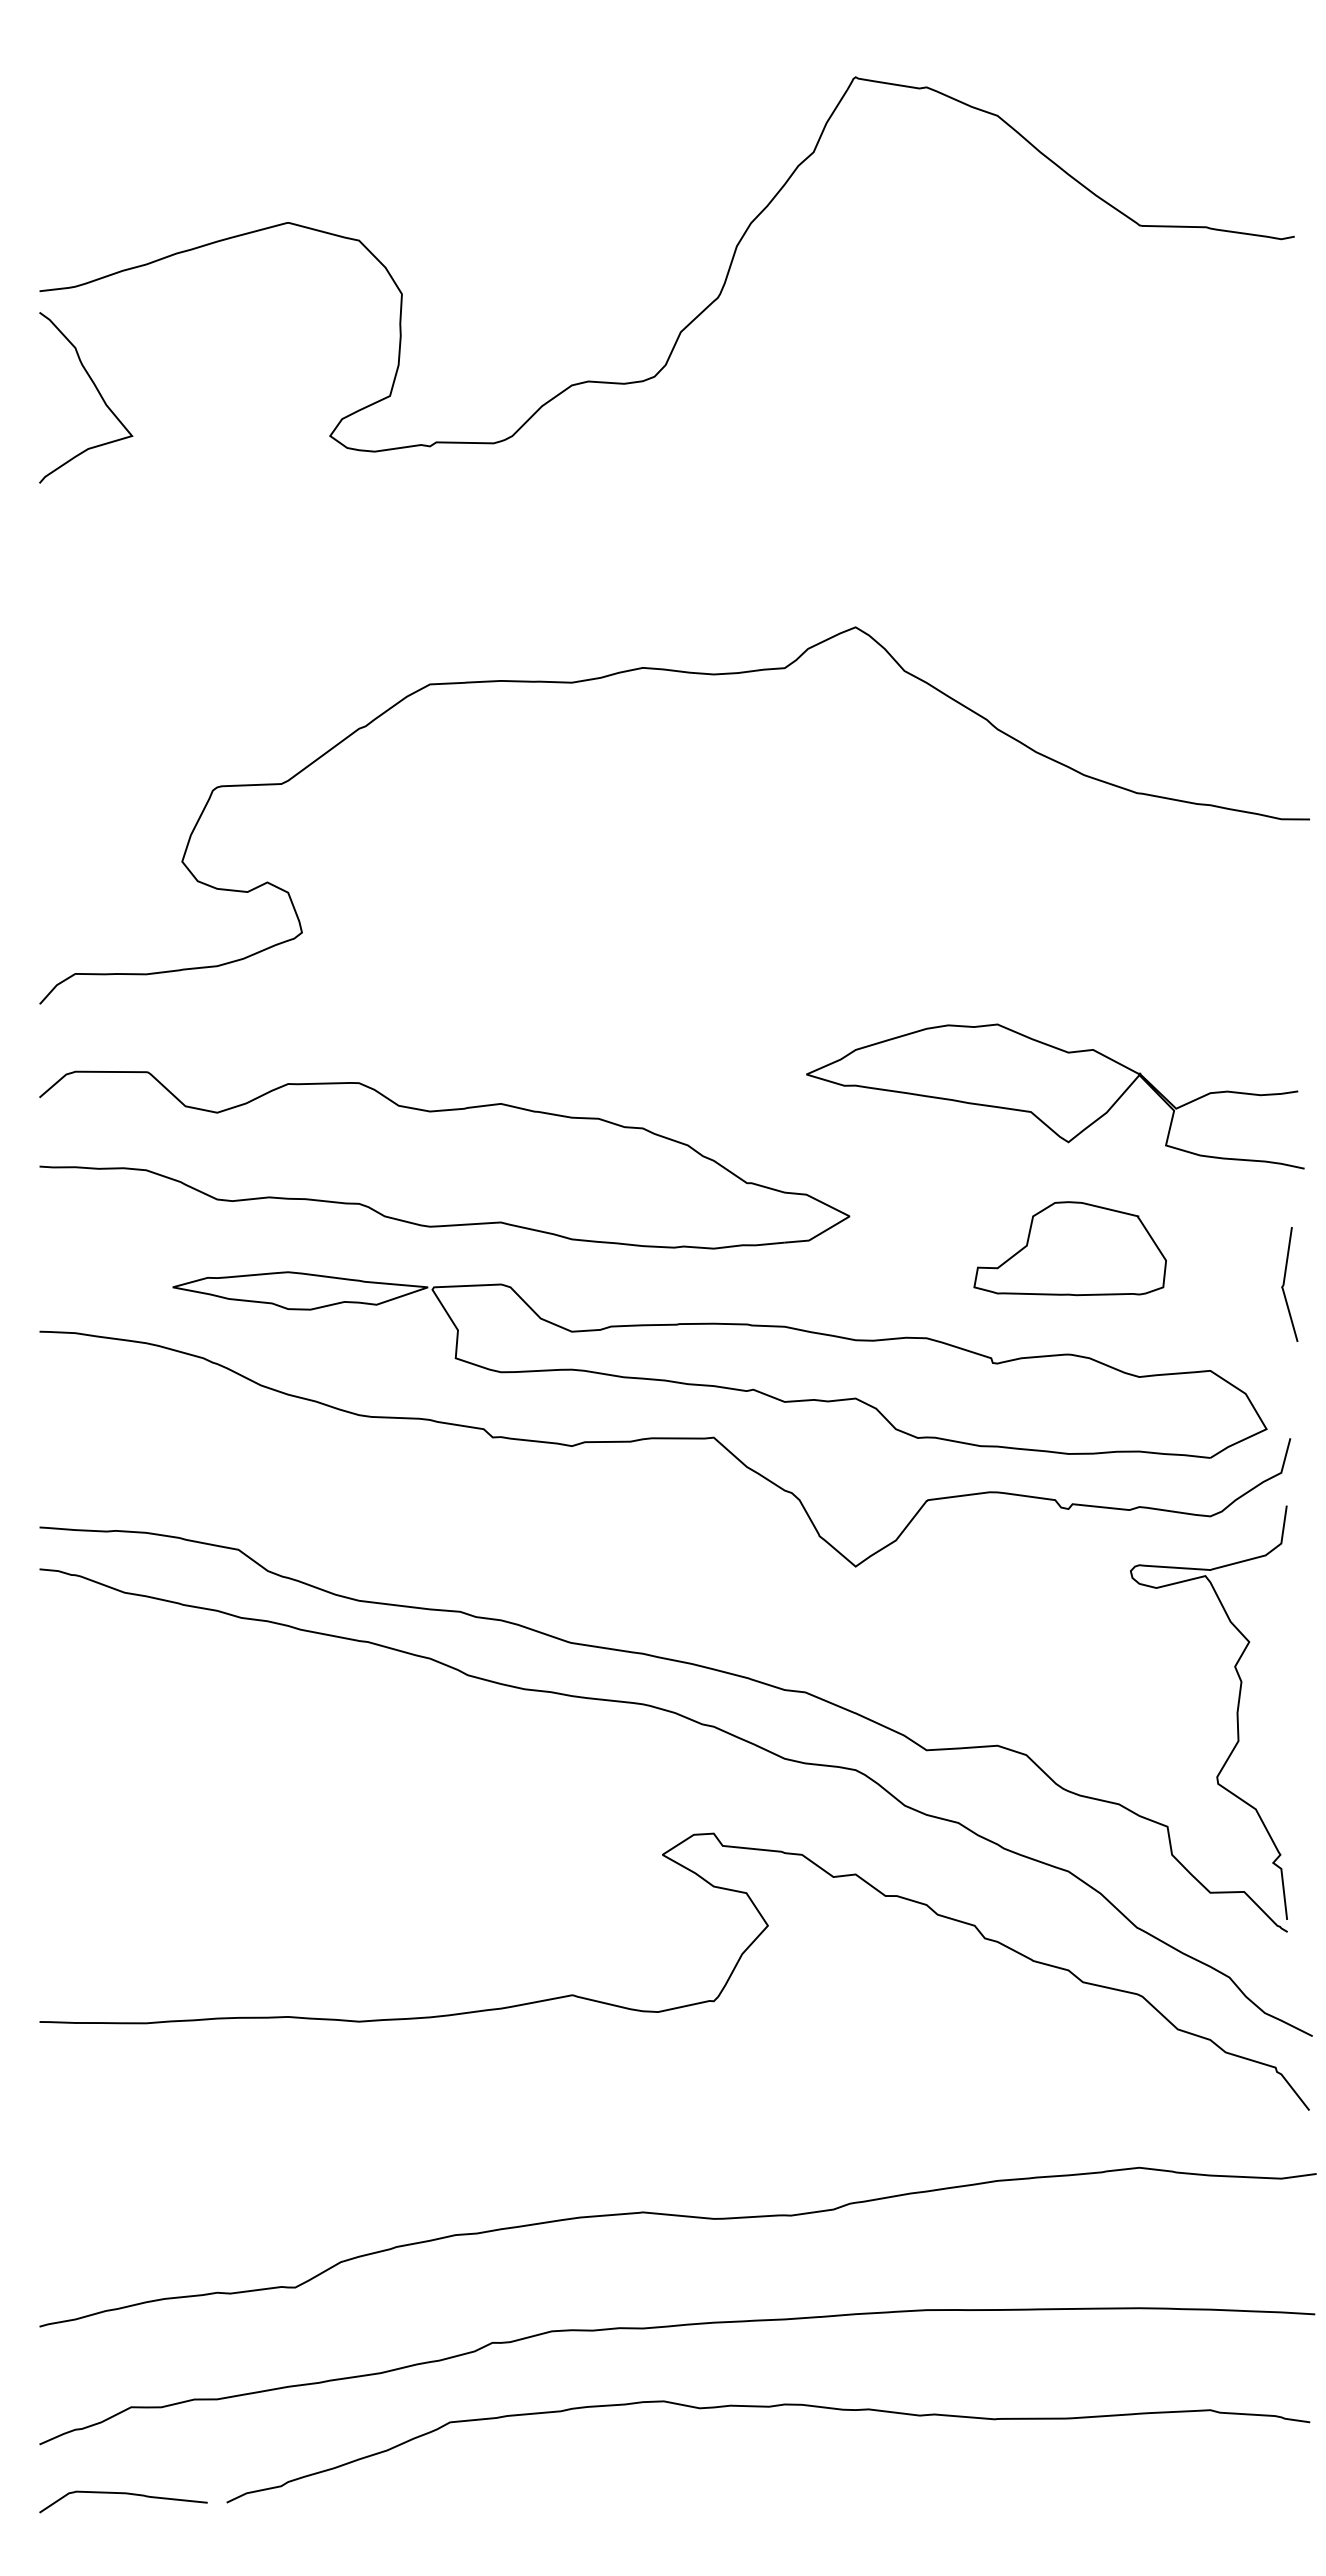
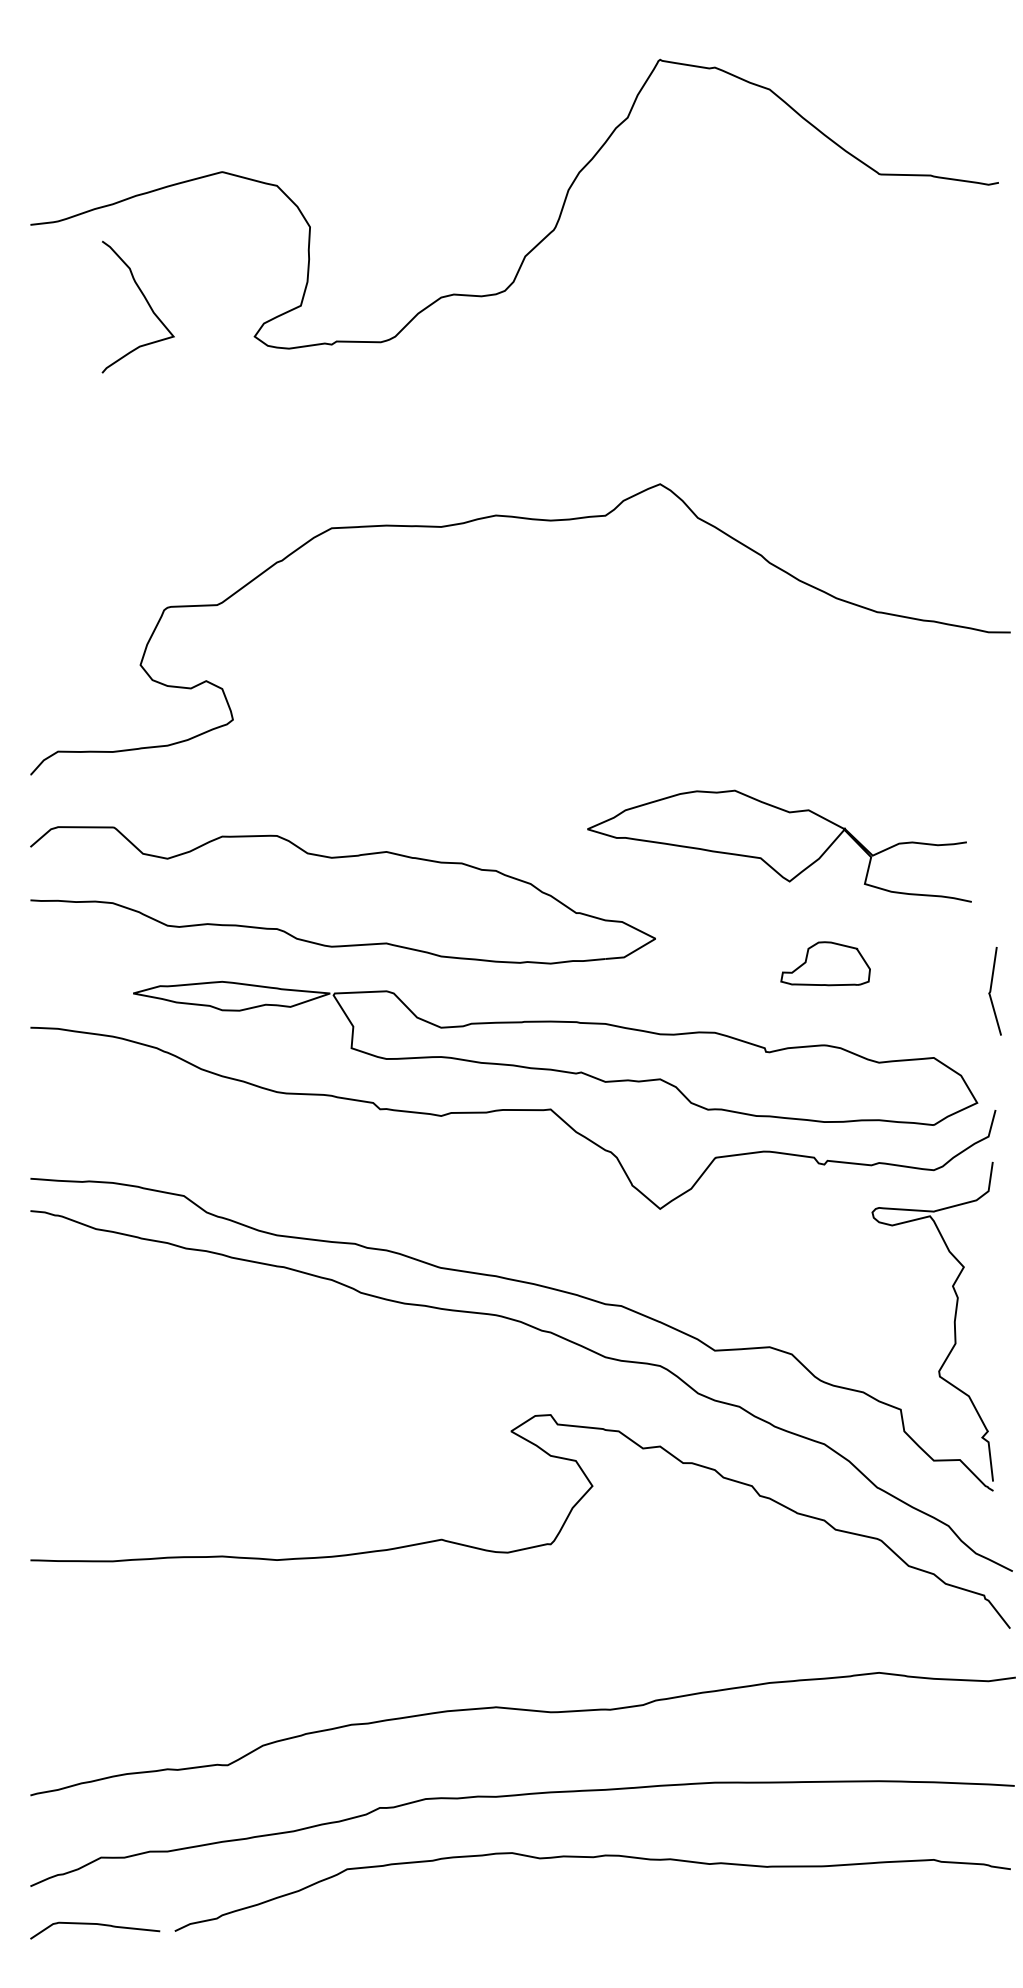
curve: (97, 391) -> (146, 302), moved
curve: (1040, 1118) -> (768, 863), moved
part: (1069, 1248) -> (825, 963), size x0.6

